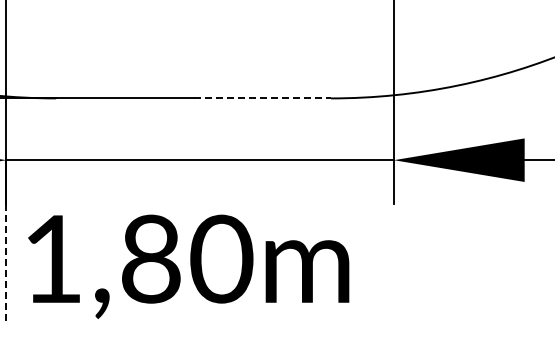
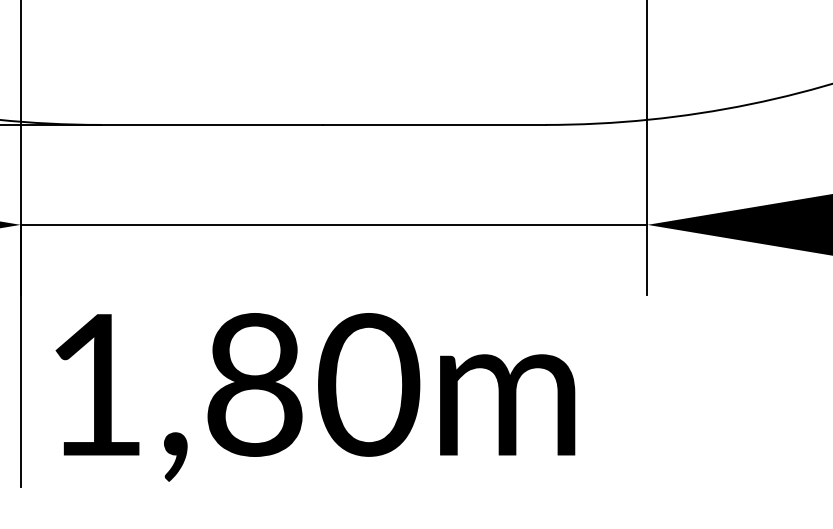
line: (262, 98) -> (434, 125), dashed -> solid
line: (6, 263) -> (20, 391), dashed -> solid

